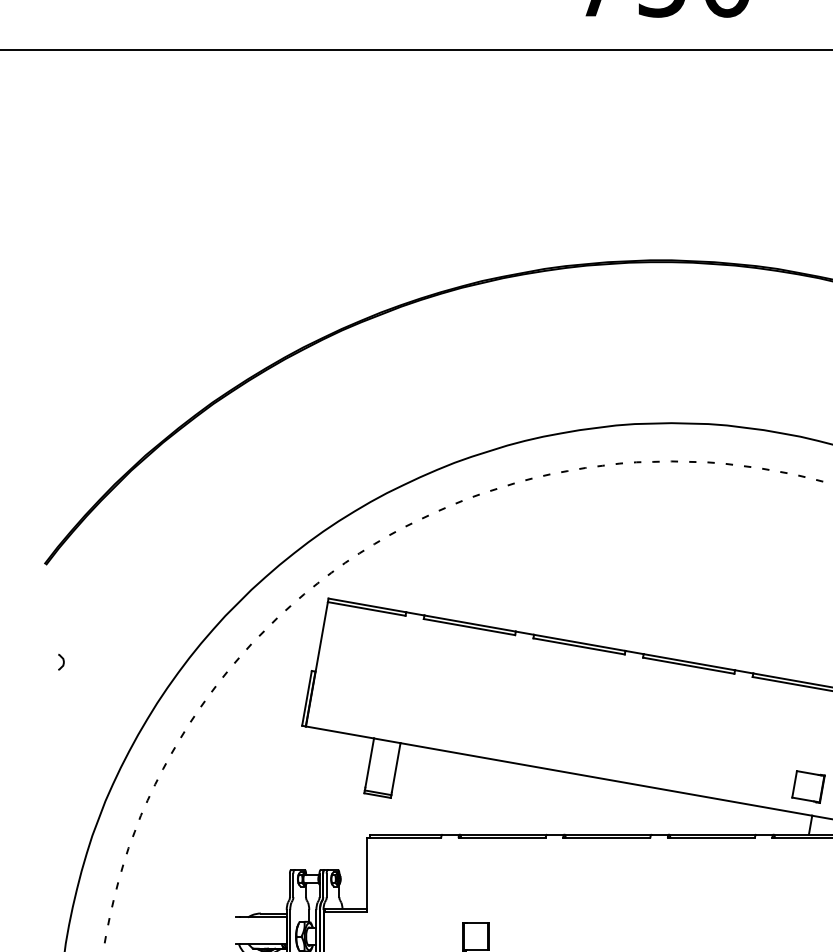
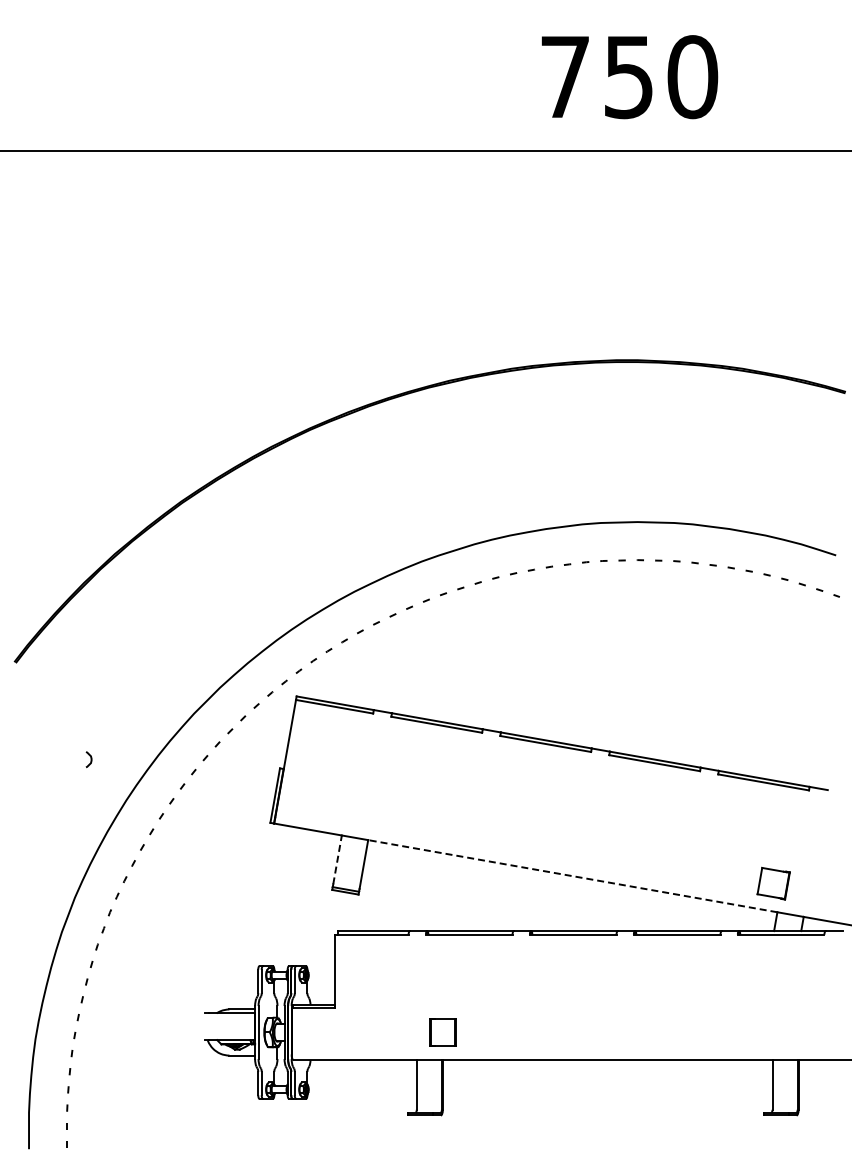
curve: (62, 662) -> (90, 759), moved
line: (369, 762) -> (337, 859), solid -> dashed
line: (606, 779) -> (572, 876), solid -> dashed

